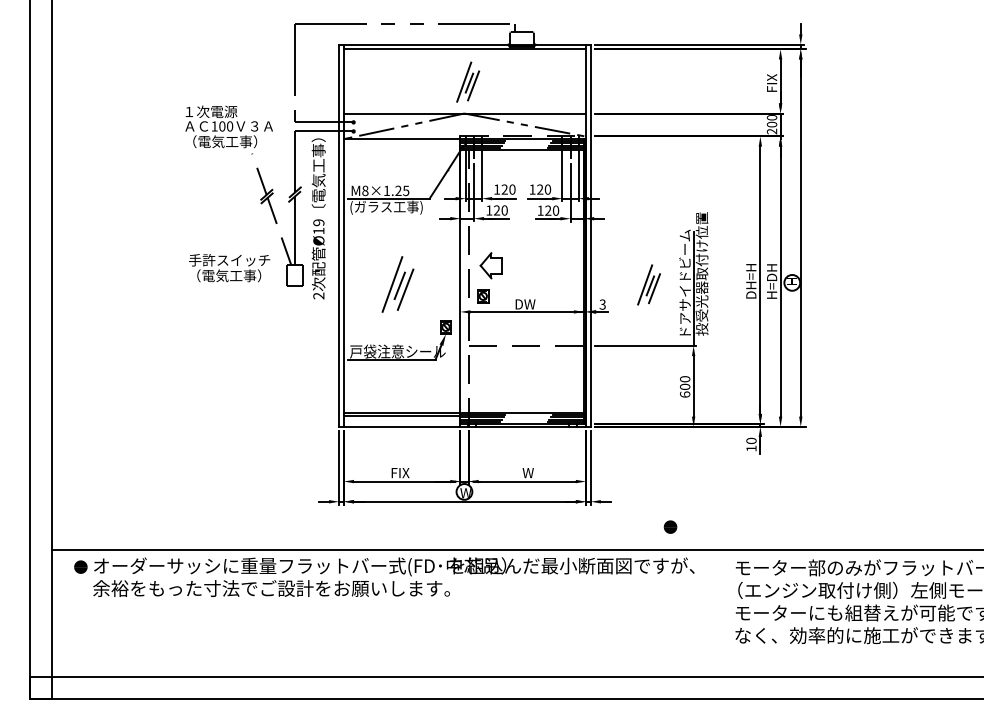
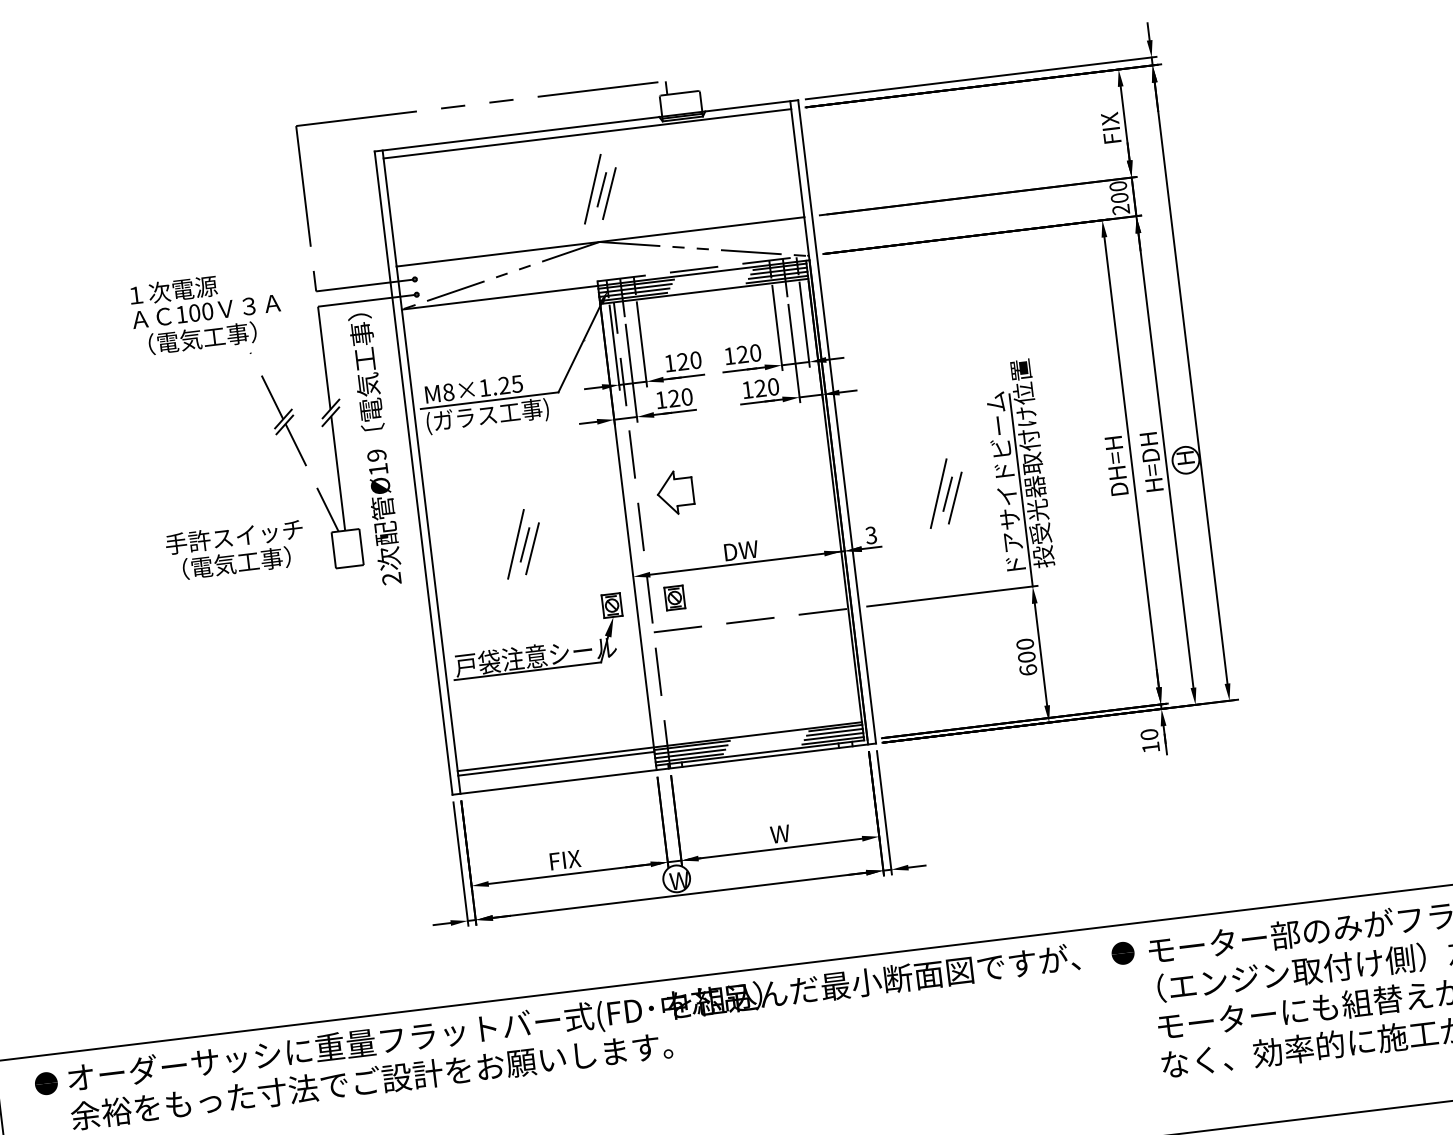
part: (397, 284) -> (521, 543), size x0.71
part: (483, 296) -> (675, 598), moved
part: (670, 526) -> (1122, 952), moved

